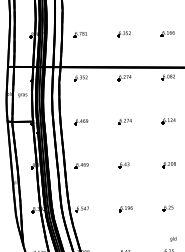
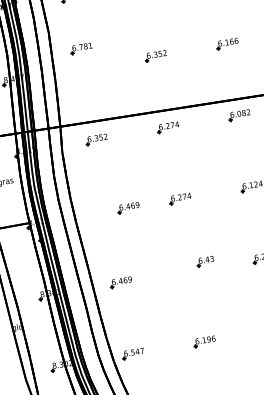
part: (79, 34) -> (79, 48), moved
part: (81, 122) -> (128, 208), moved
part: (123, 165) -> (204, 262), moved

